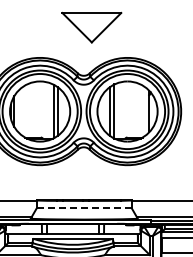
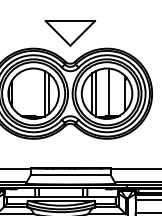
part: (91, 27) -> (70, 33), moved
line: (130, 109) -> (109, 92), added
line: (84, 208) -> (70, 175), dashed -> solid

